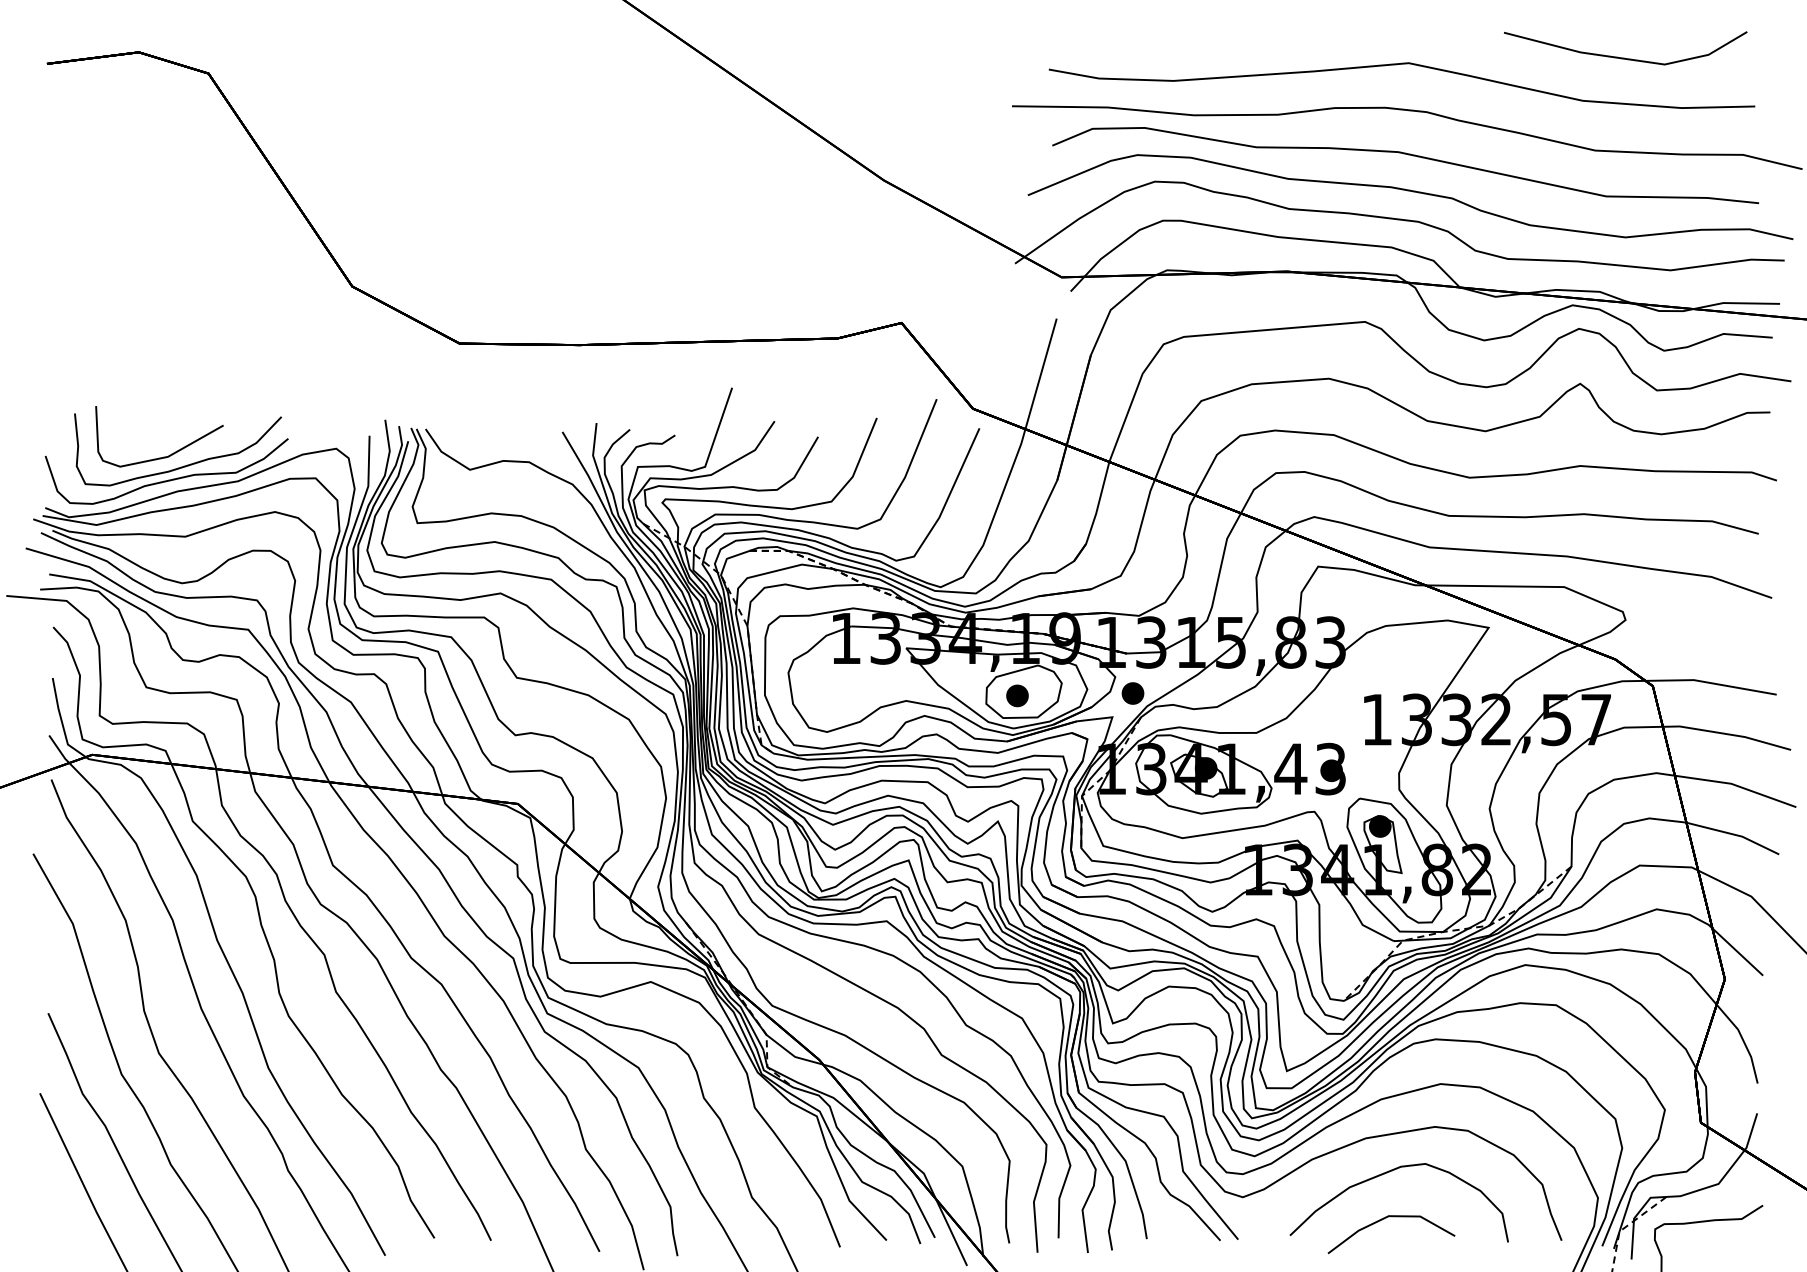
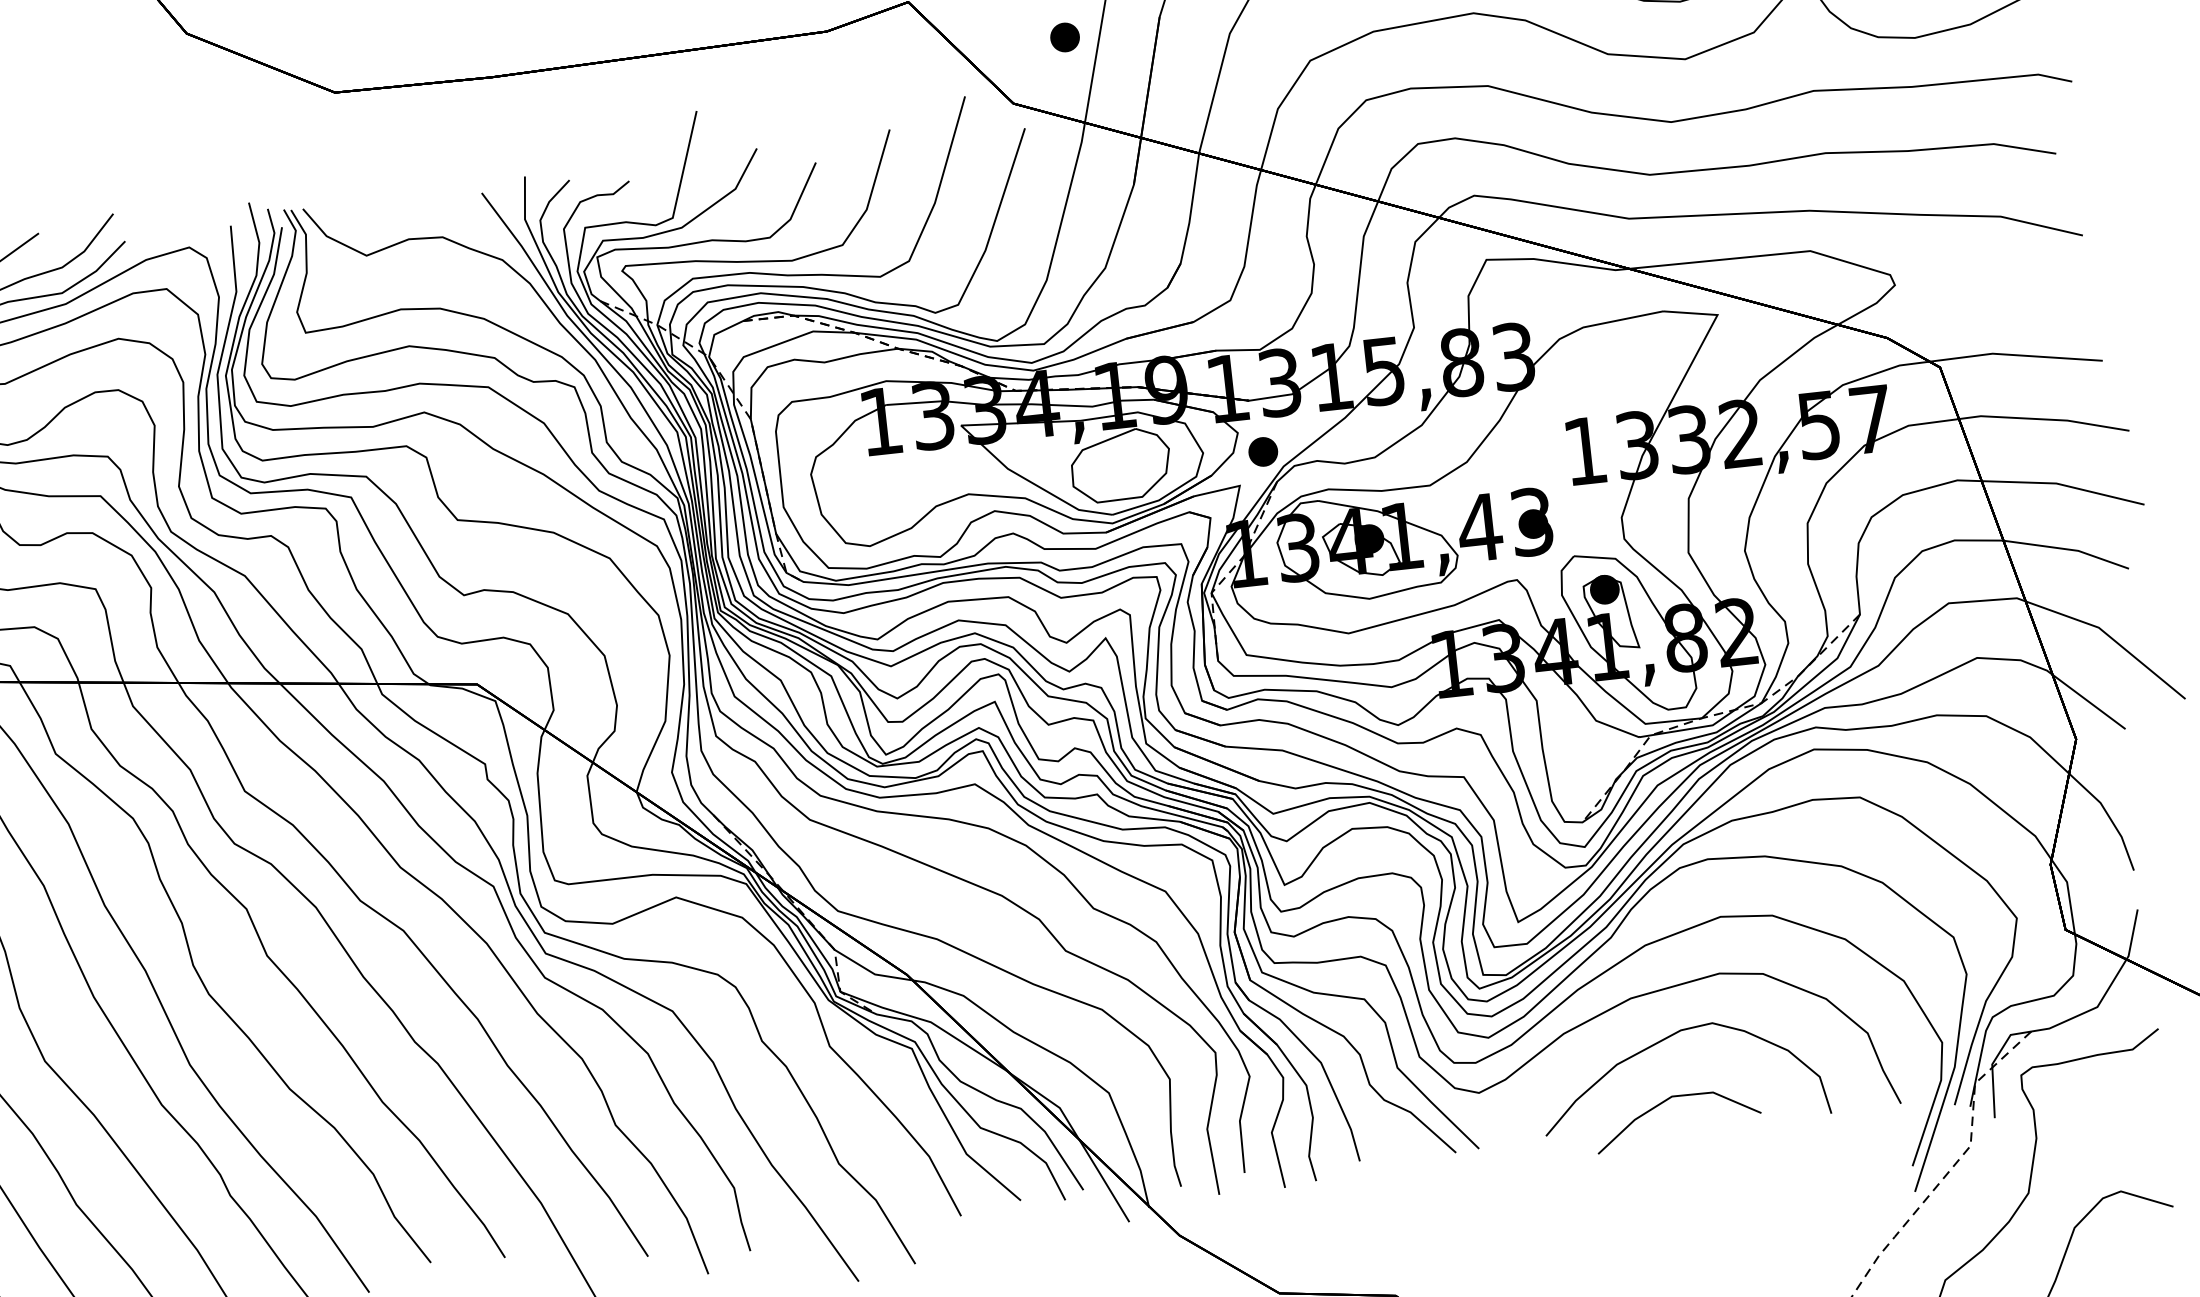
part: (1017, 695) -> (1065, 36), moved

